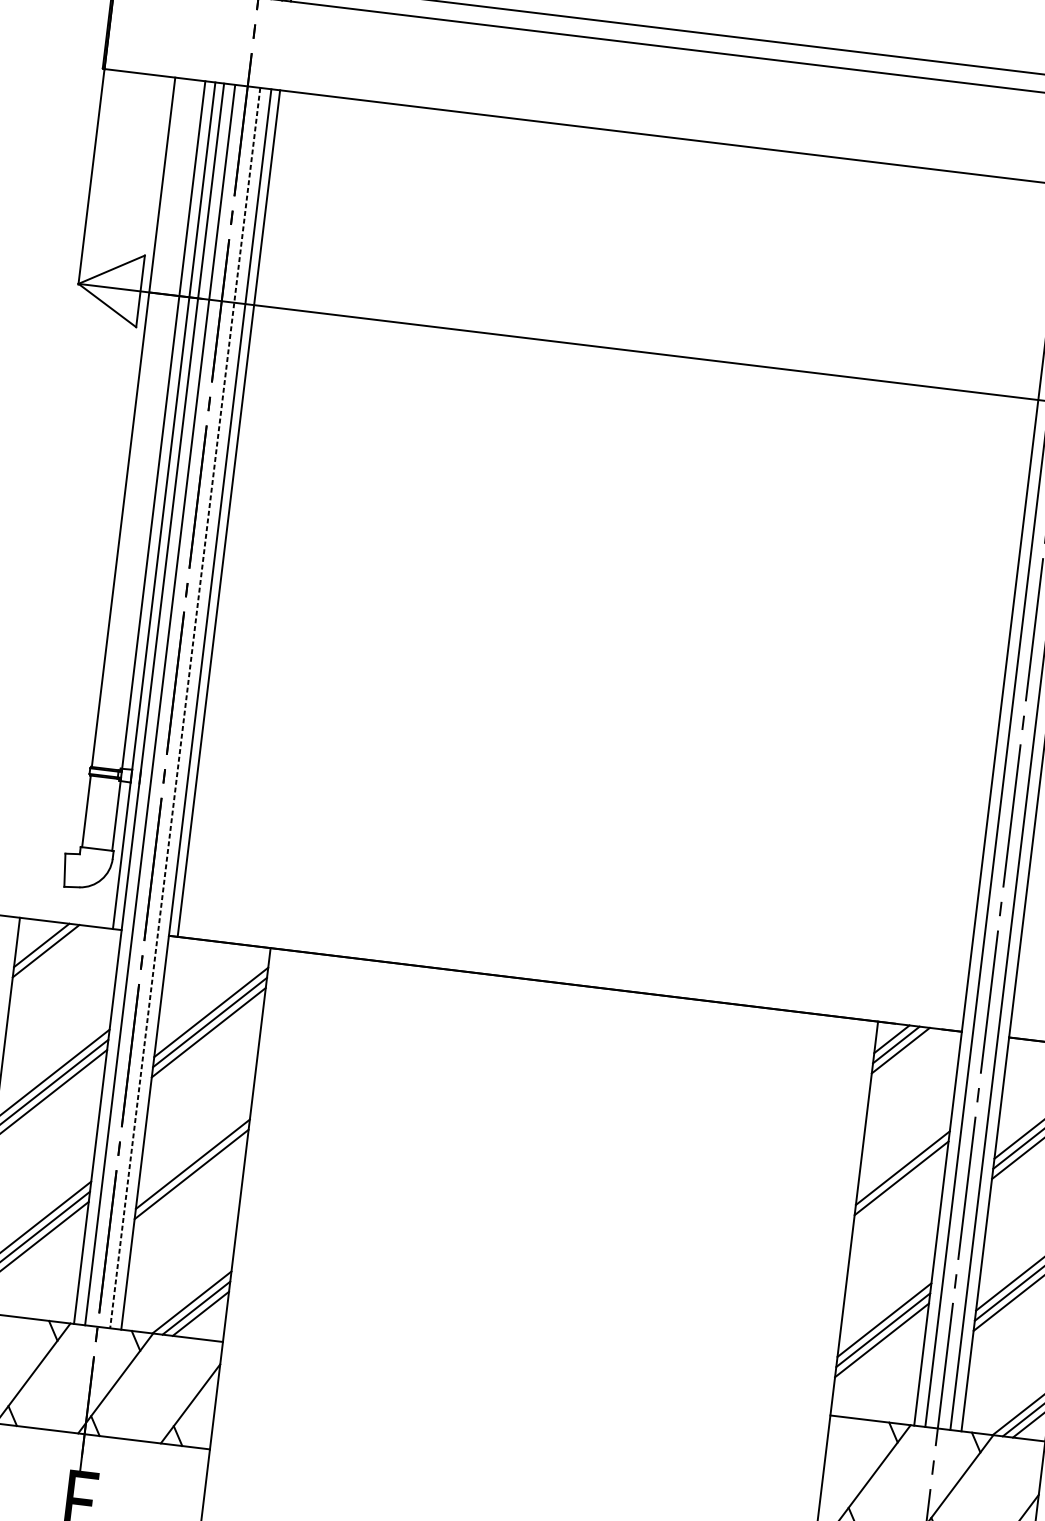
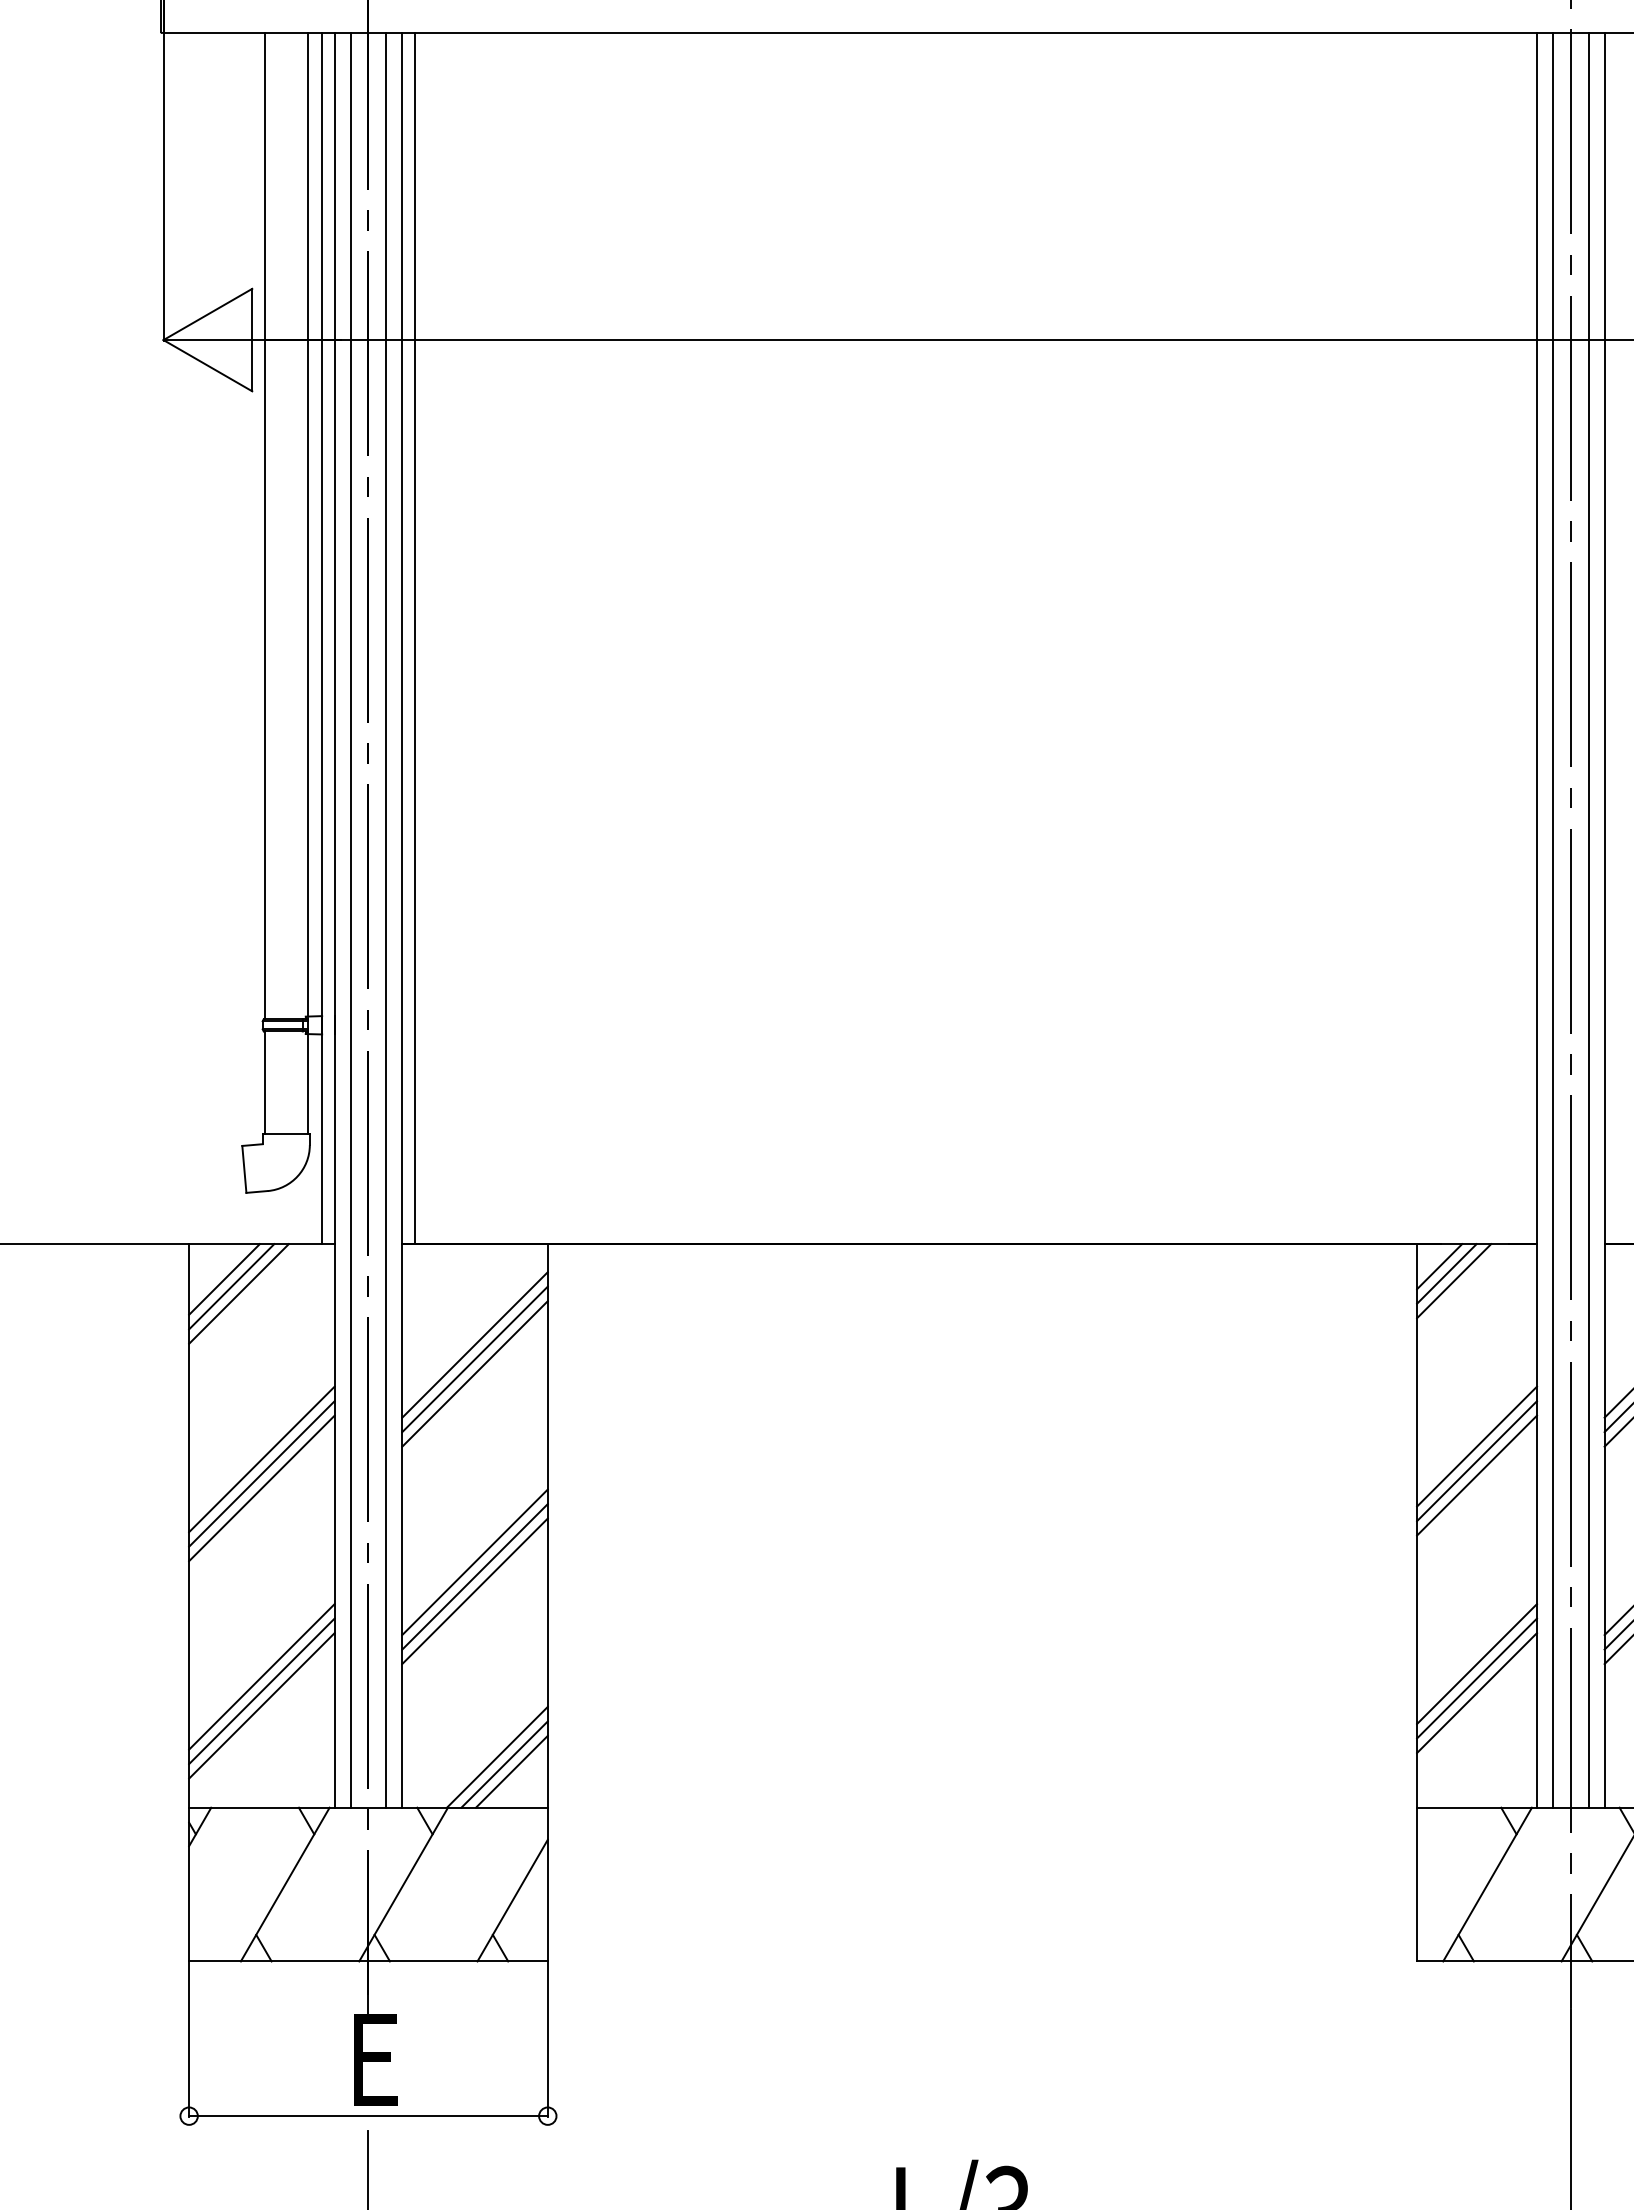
line: (185, 708) -> (386, 920), dashed -> solid
line: (50, 956) -> (238, 1293), added
line: (190, 1184) -> (474, 1591), added
line: (900, 1188) -> (1476, 1475), added

